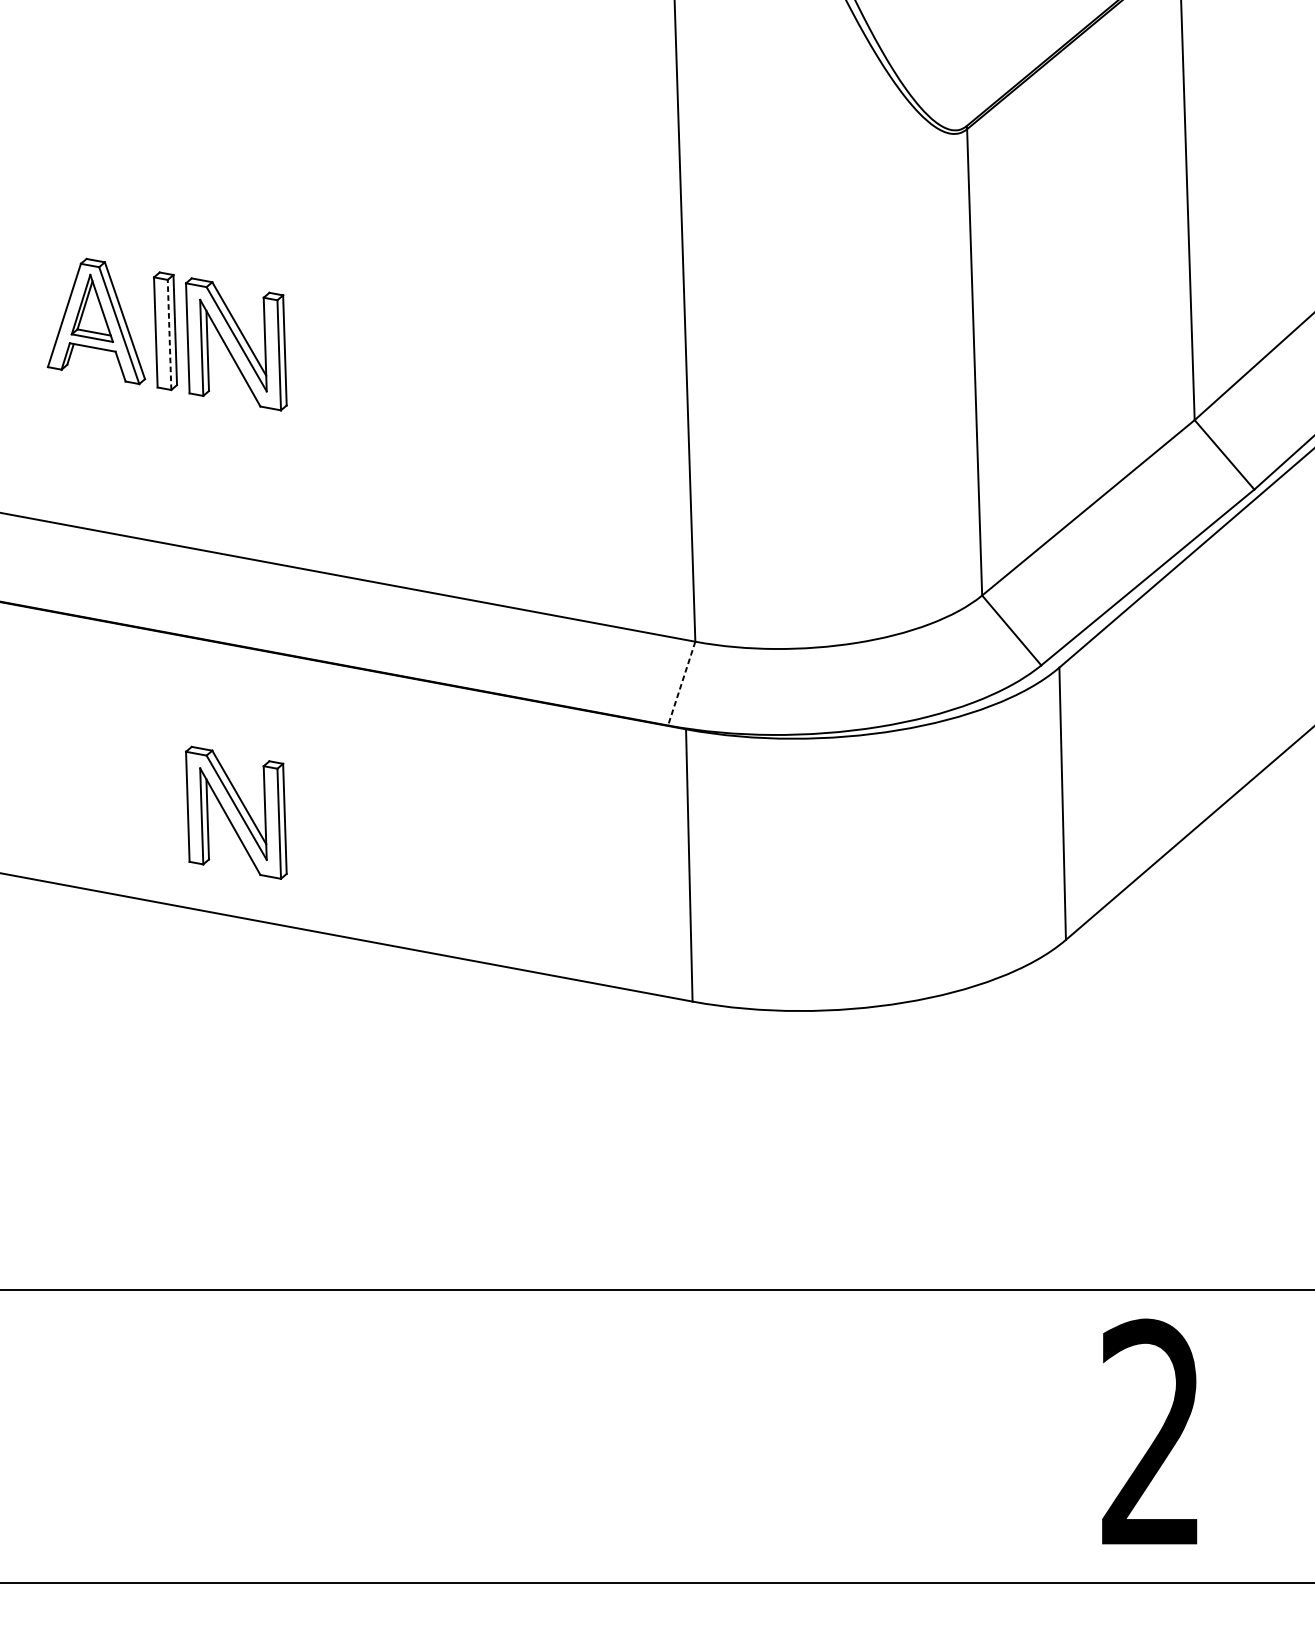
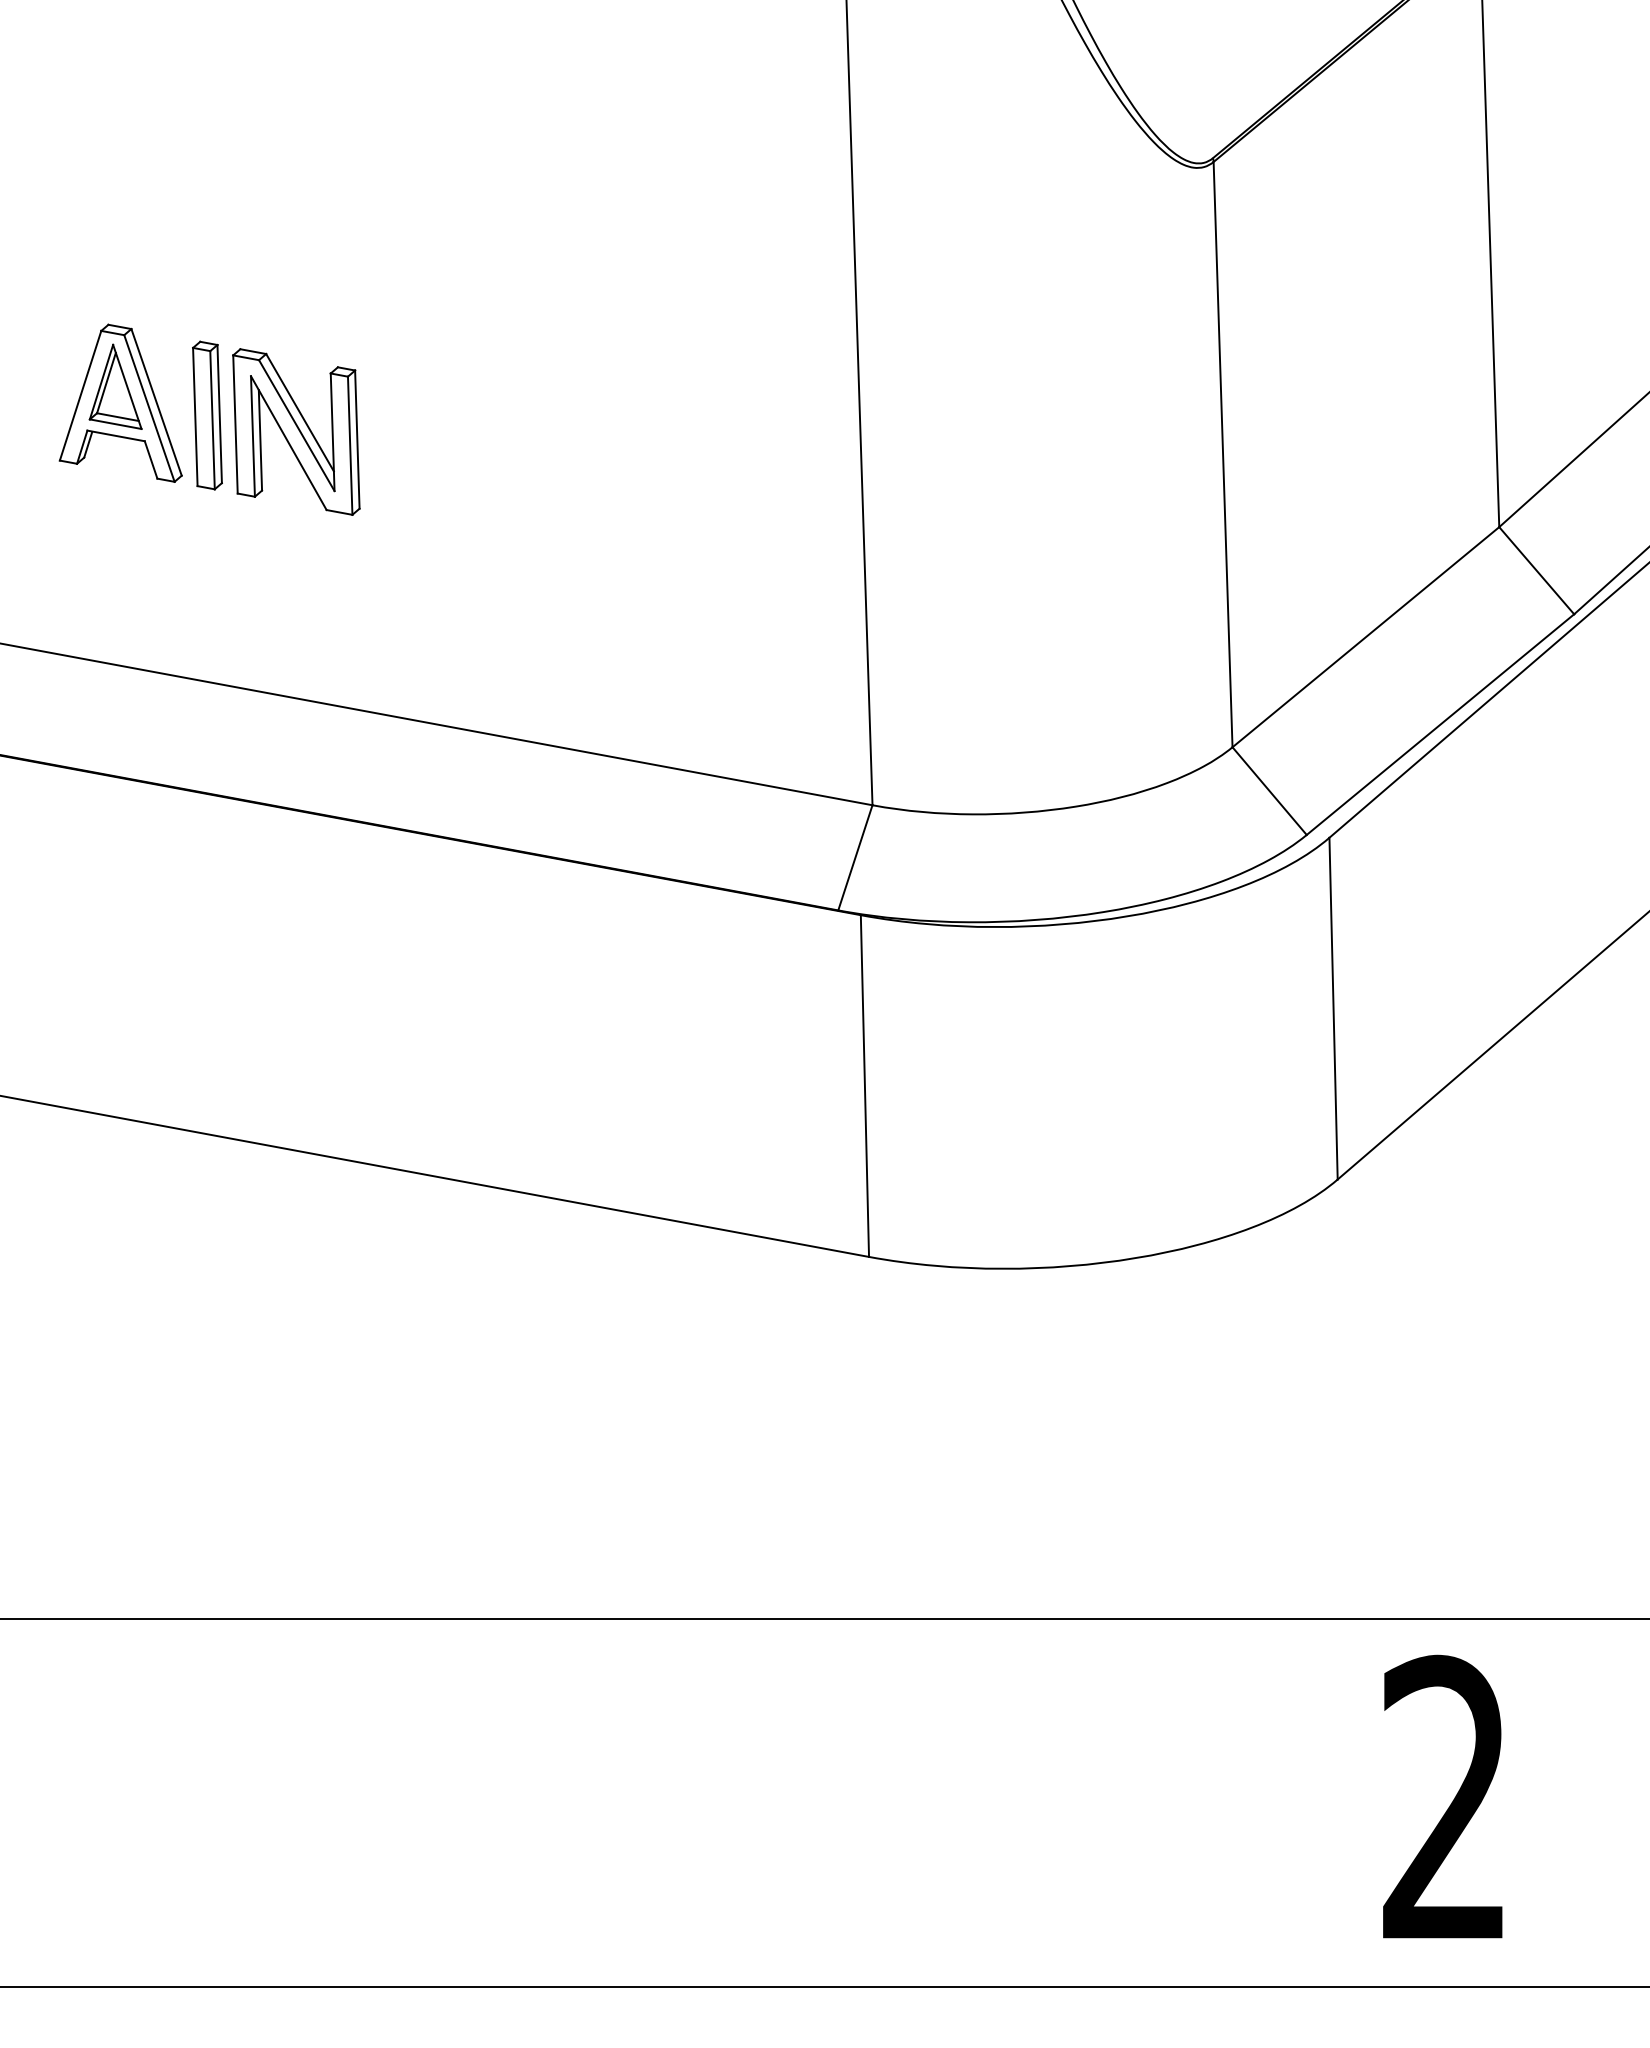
line: (169, 334) -> (212, 419), dashed -> solid
line: (681, 684) -> (855, 858), dashed -> solid
part: (236, 812) -> (296, 1019), removed

